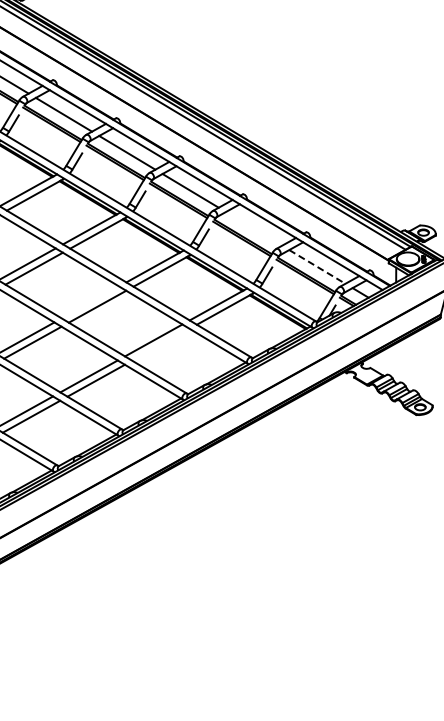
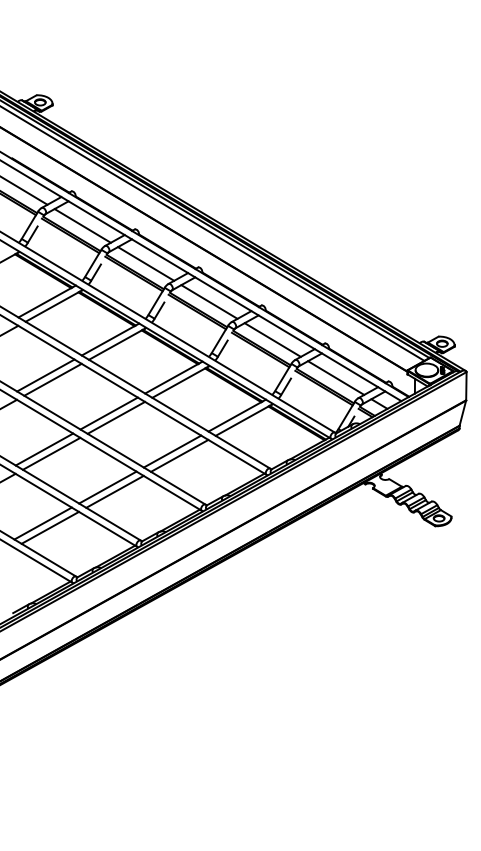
line: (253, 228) -> (272, 339), added
line: (317, 267) -> (336, 378), dashed -> solid
line: (89, 302) -> (108, 413), added
line: (160, 344) -> (179, 455), added

